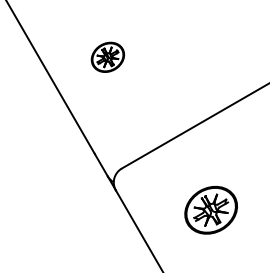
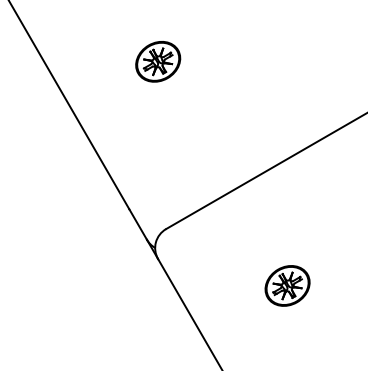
part: (108, 57) -> (158, 61), moved
part: (211, 209) -> (287, 285), size x0.62

